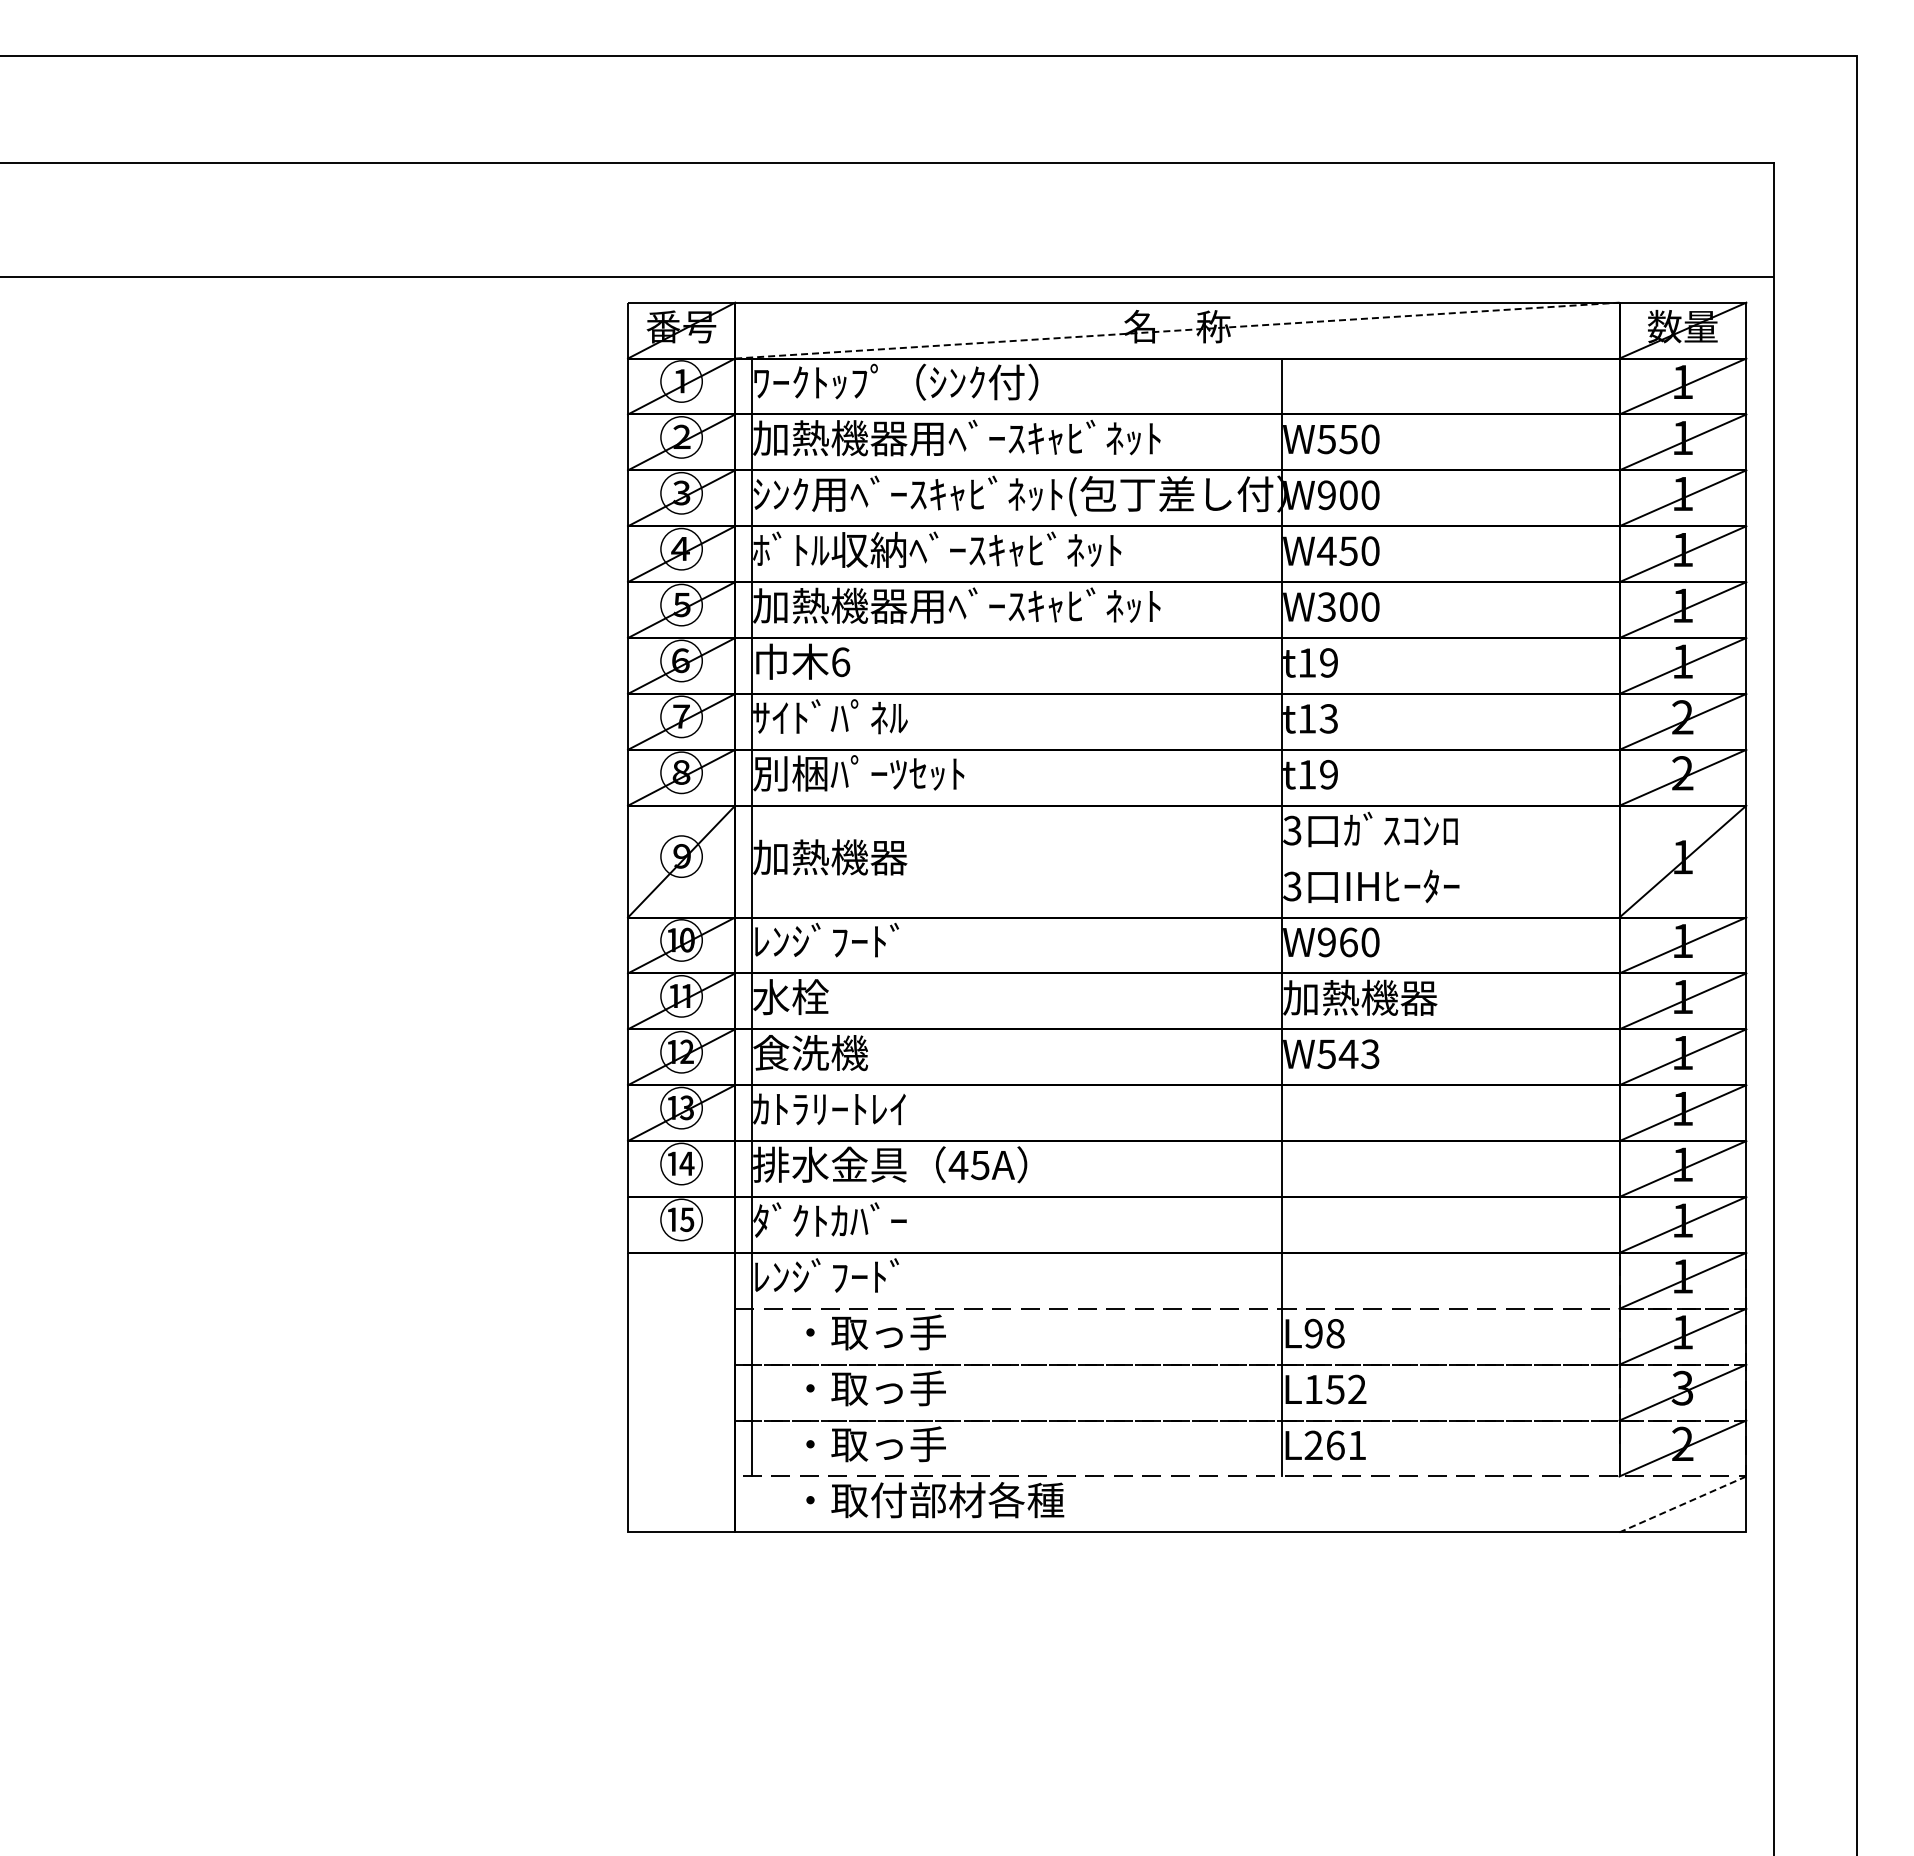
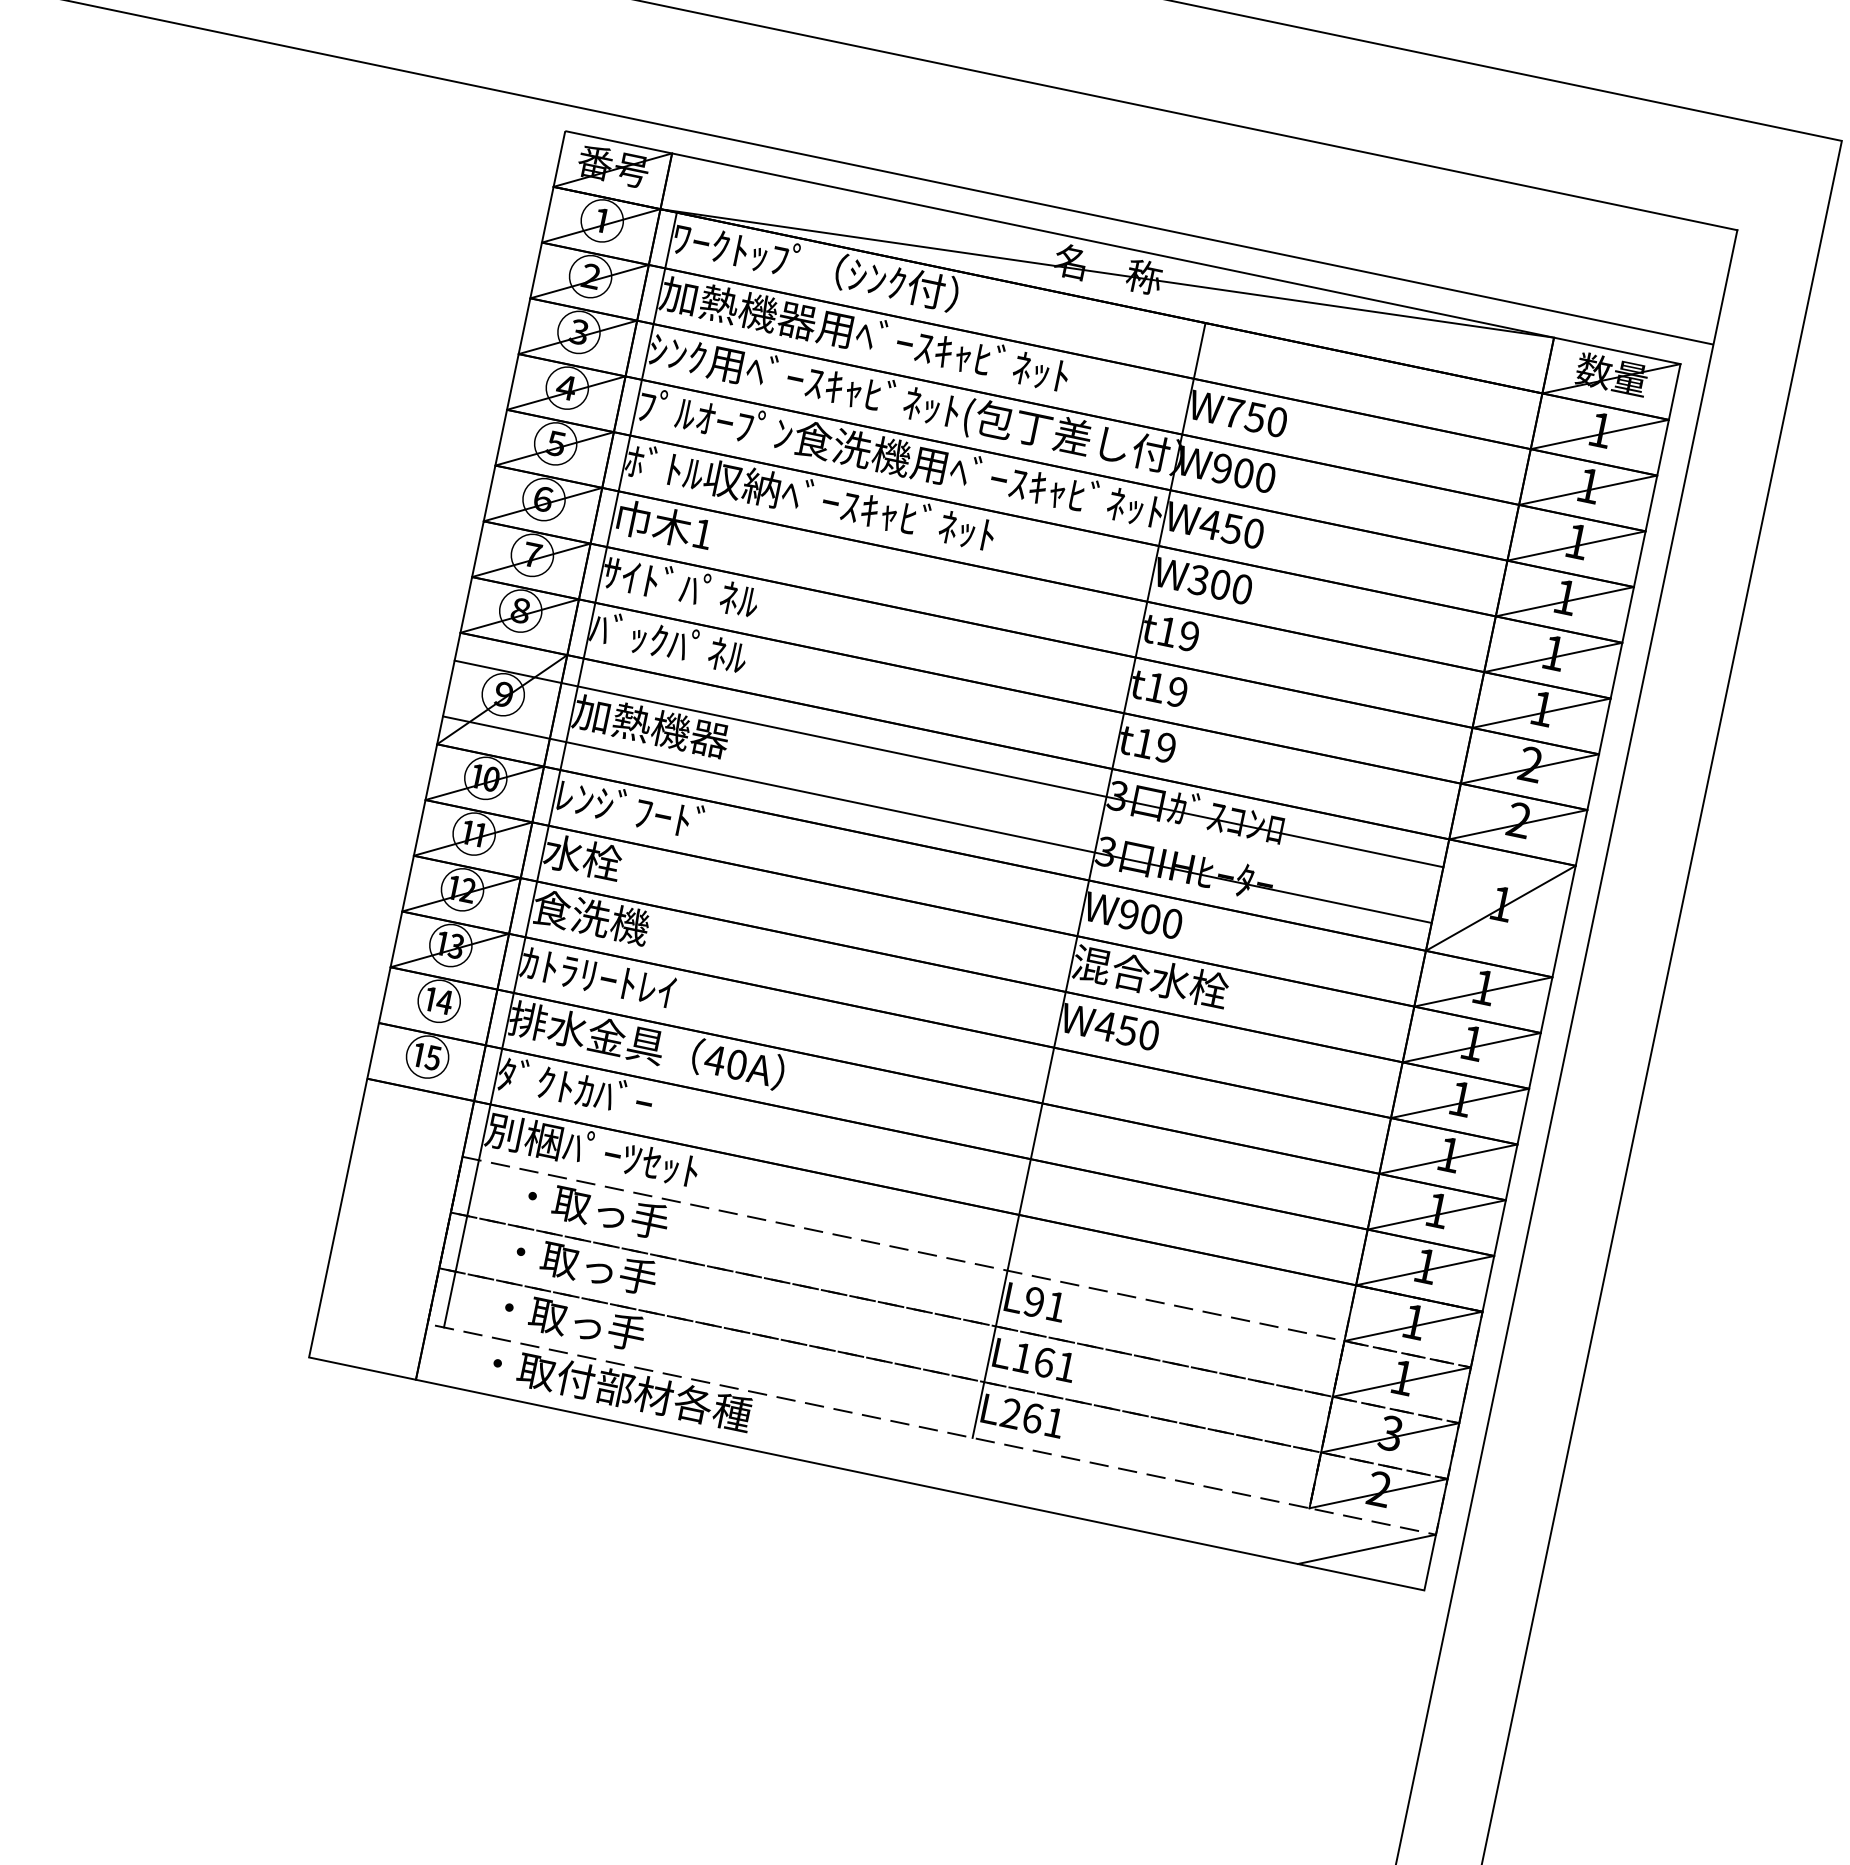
line: (1177, 330) -> (1107, 273), dashed -> solid
text: (1326, 439) -> (1233, 413), W550 -> W750
text: (1015, 549) -> (900, 457), ﾎﾞﾄﾙ収納ﾍﾞｰｽｷｬﾋﾞﾈｯﾄ -> ﾌﾟﾙｵｰﾌﾟﾝ食洗機用ﾍﾞｰｽｷｬﾋﾞﾈｯﾄ
text: (956, 605) -> (829, 501), 加熱機器用ﾍﾞｰｽｷｬﾋﾞﾈｯﾄ -> ﾎﾞﾄﾙ収納ﾍﾞｰｽｷｬﾋﾞﾈｯﾄ
text: (841, 662) -> (703, 534), 6 -> 1
text: (1328, 718) -> (1177, 691), t13 -> t19
text: (858, 773) -> (697, 648), 別梱ﾊﾟｰﾂｾｯﾄ -> ﾊﾞｯｸﾊﾟﾈﾙ
line: (1123, 833) -> (948, 763), added
line: (1123, 889) -> (937, 819), added
text: (1348, 942) -> (1150, 919), W960 -> W900
text: (1360, 997) -> (1150, 976), 加熱機器 -> 混合水栓
text: (1348, 1054) -> (1127, 1030), W543 -> W450
text: (980, 1165) -> (737, 1065), 45A -> 40A
text: (858, 1276) -> (592, 1150), ﾚﾝｼﾞﾌｰﾄﾞ -> 別梱ﾊﾟｰﾂｾｯﾄ
text: (1335, 1333) -> (1056, 1306), L98 -> L91
text: (1346, 1389) -> (1055, 1364), L152 -> L161
line: (1682, 1504) -> (1366, 1549), dashed -> solid

